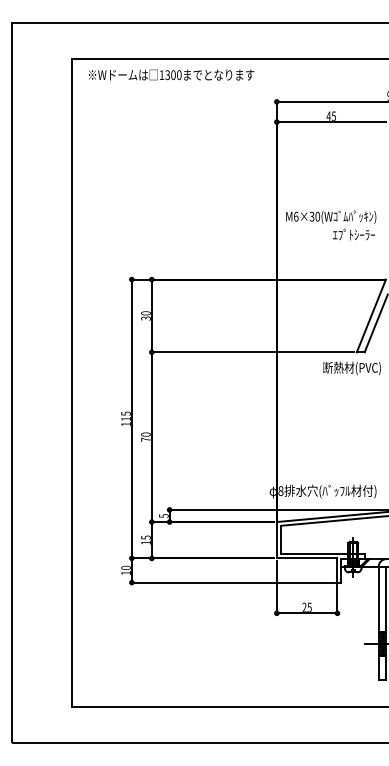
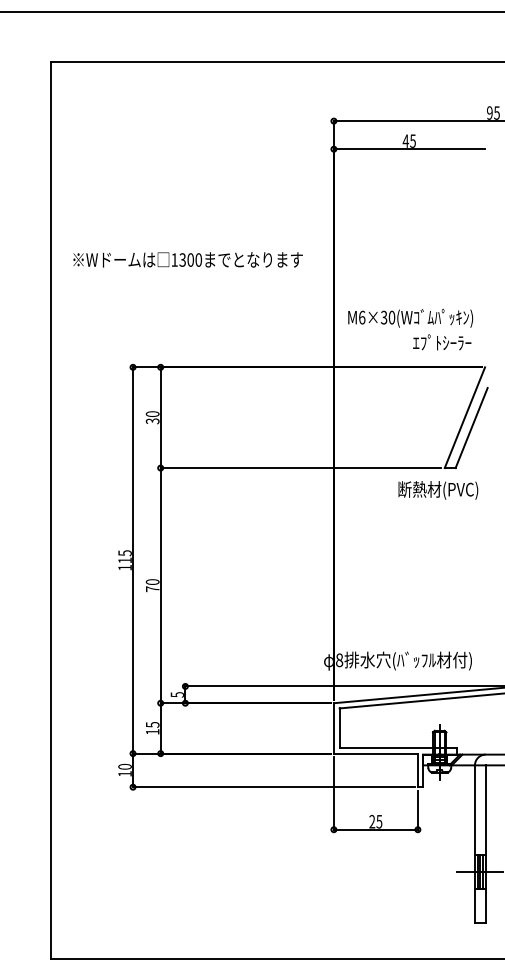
text: (171, 74) -> (187, 259), moved
text: (331, 225) -> (411, 329), moved

